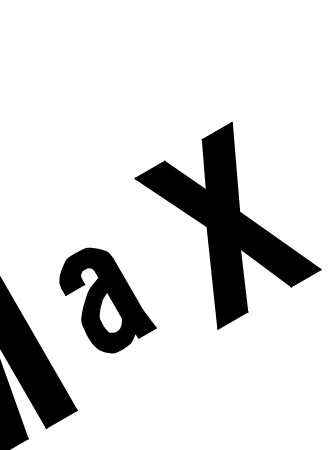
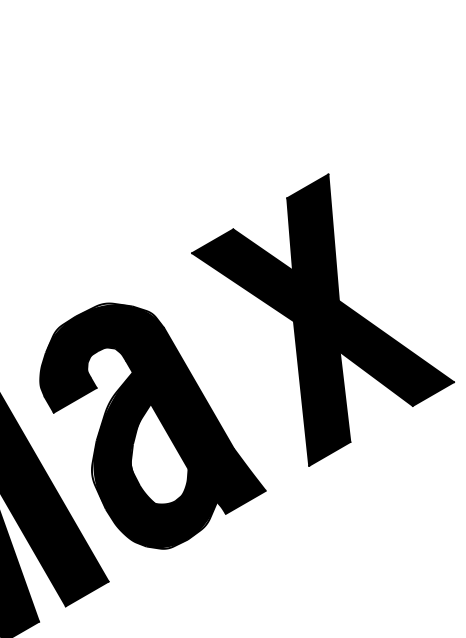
part: (107, 300) -> (152, 425), size x1.67

